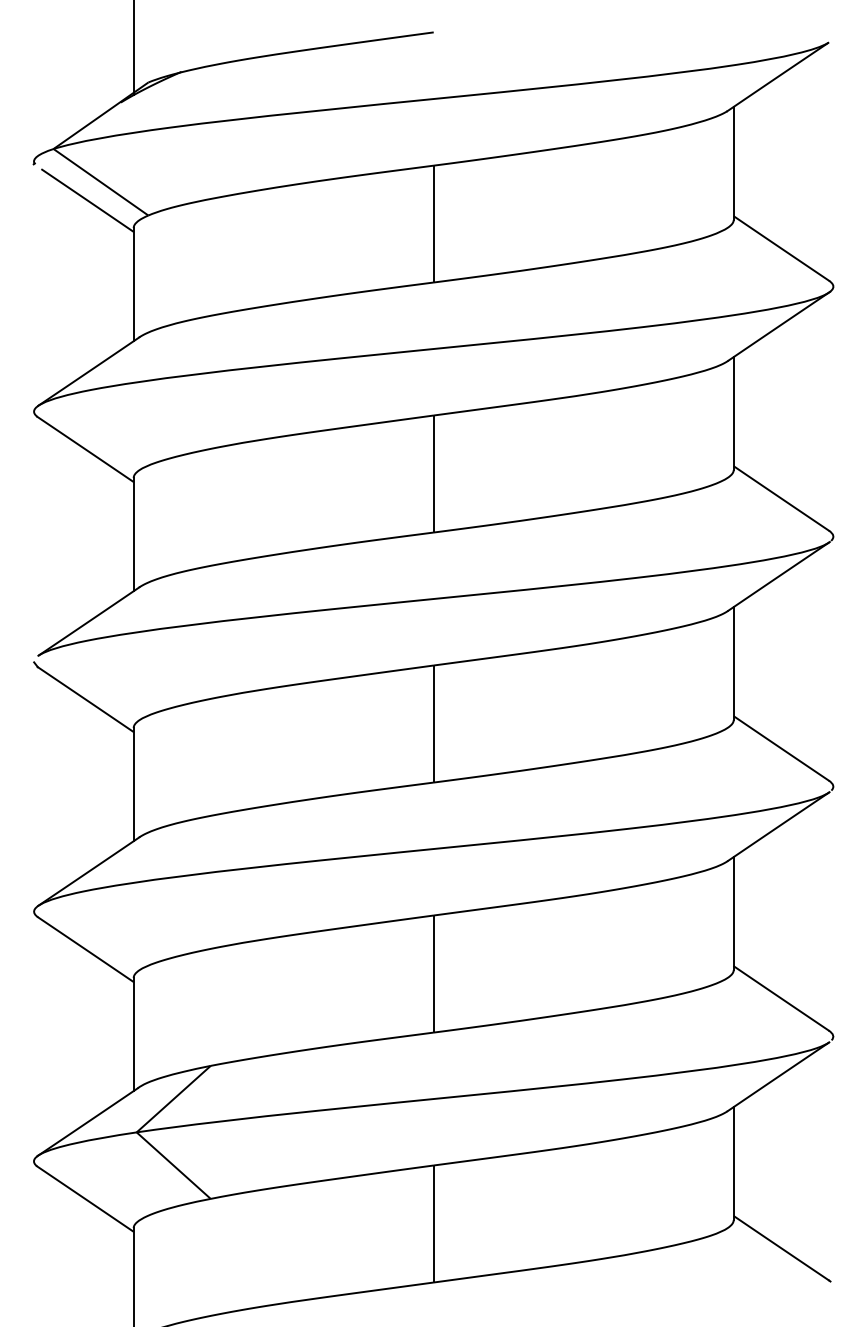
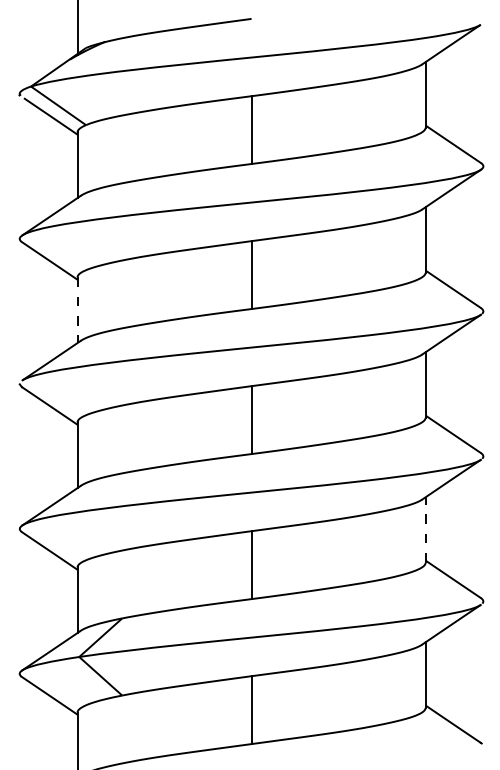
line: (133, 535) -> (77, 310), solid -> dashed
line: (733, 914) -> (425, 530), solid -> dashed

